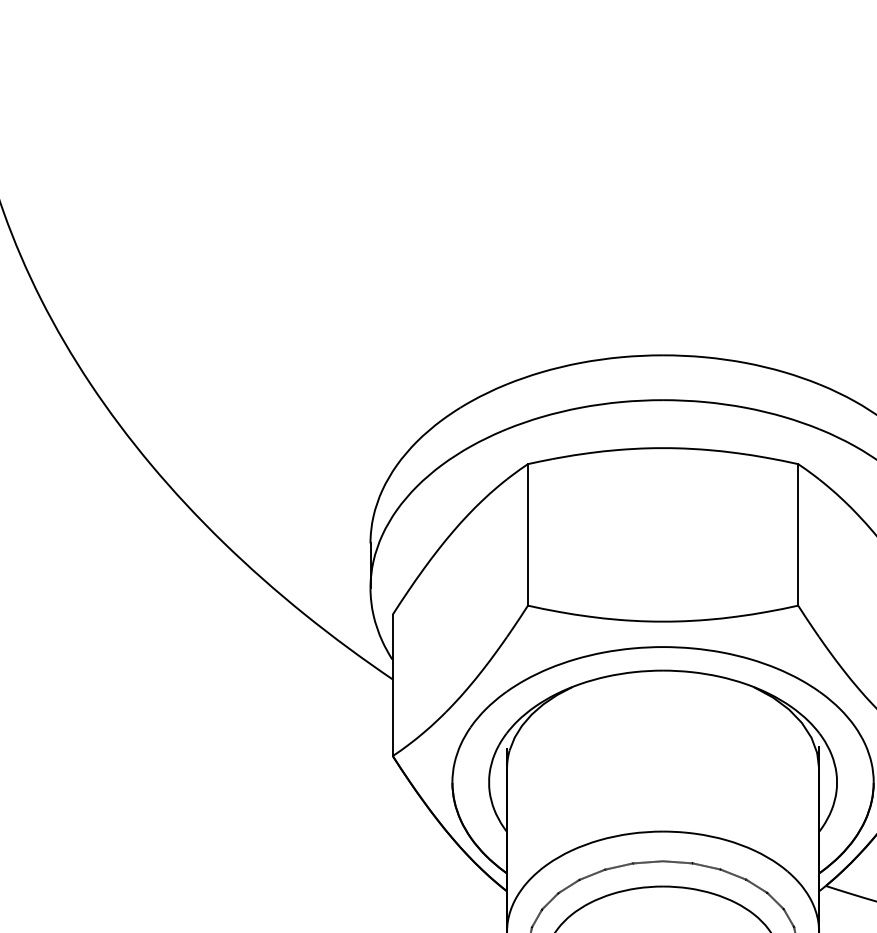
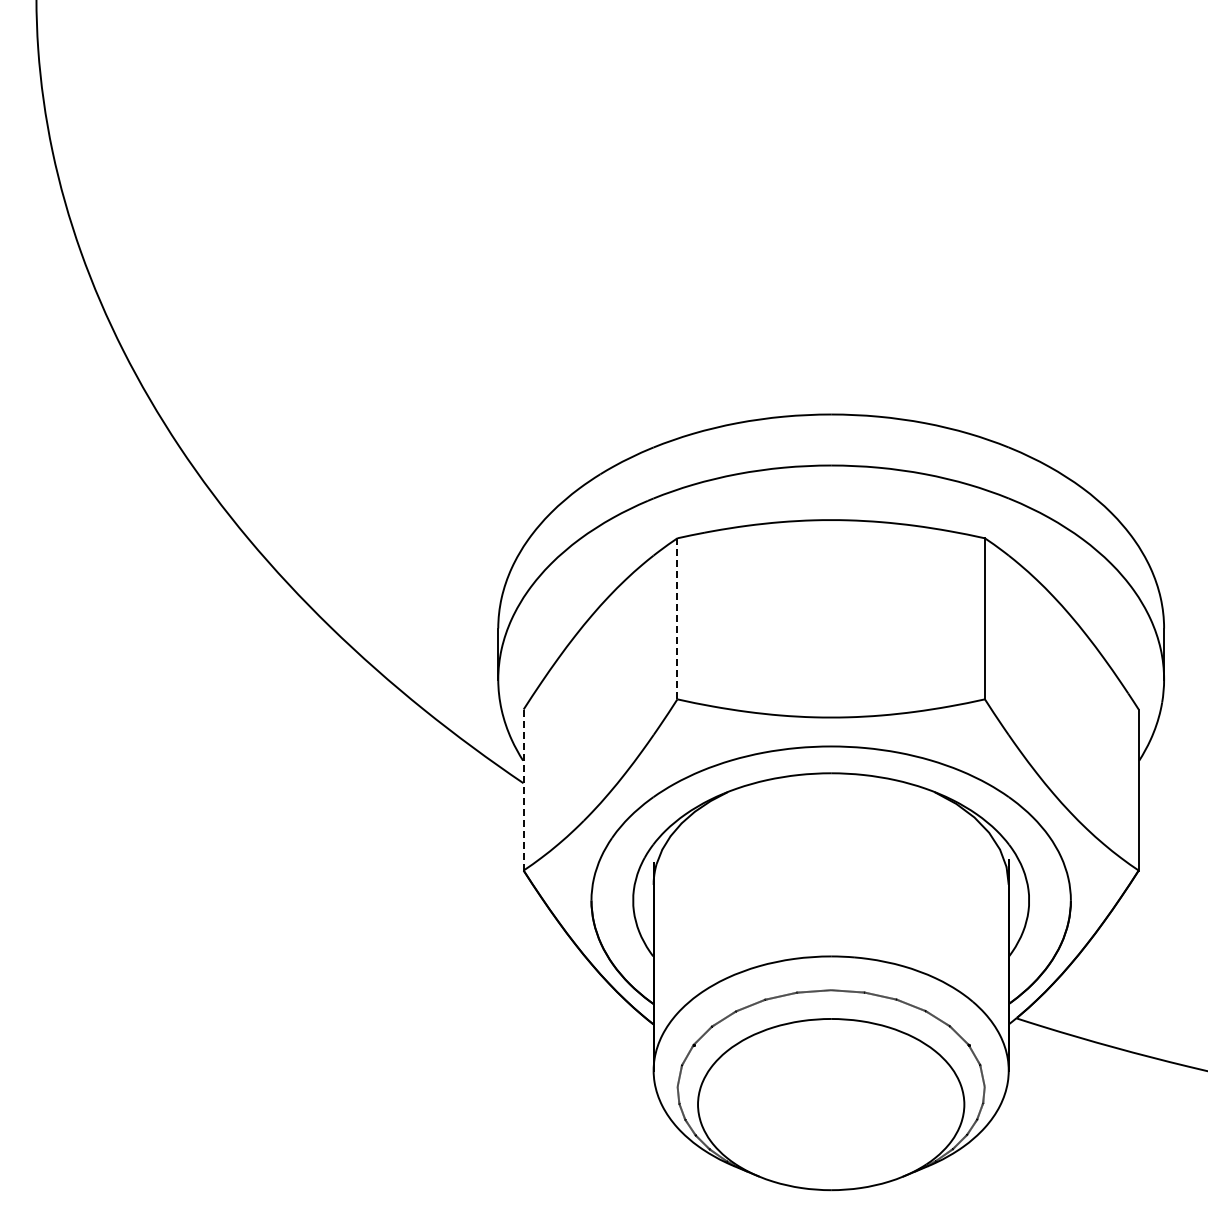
line: (528, 534) -> (677, 618), solid -> dashed
line: (392, 685) -> (523, 790), solid -> dashed

